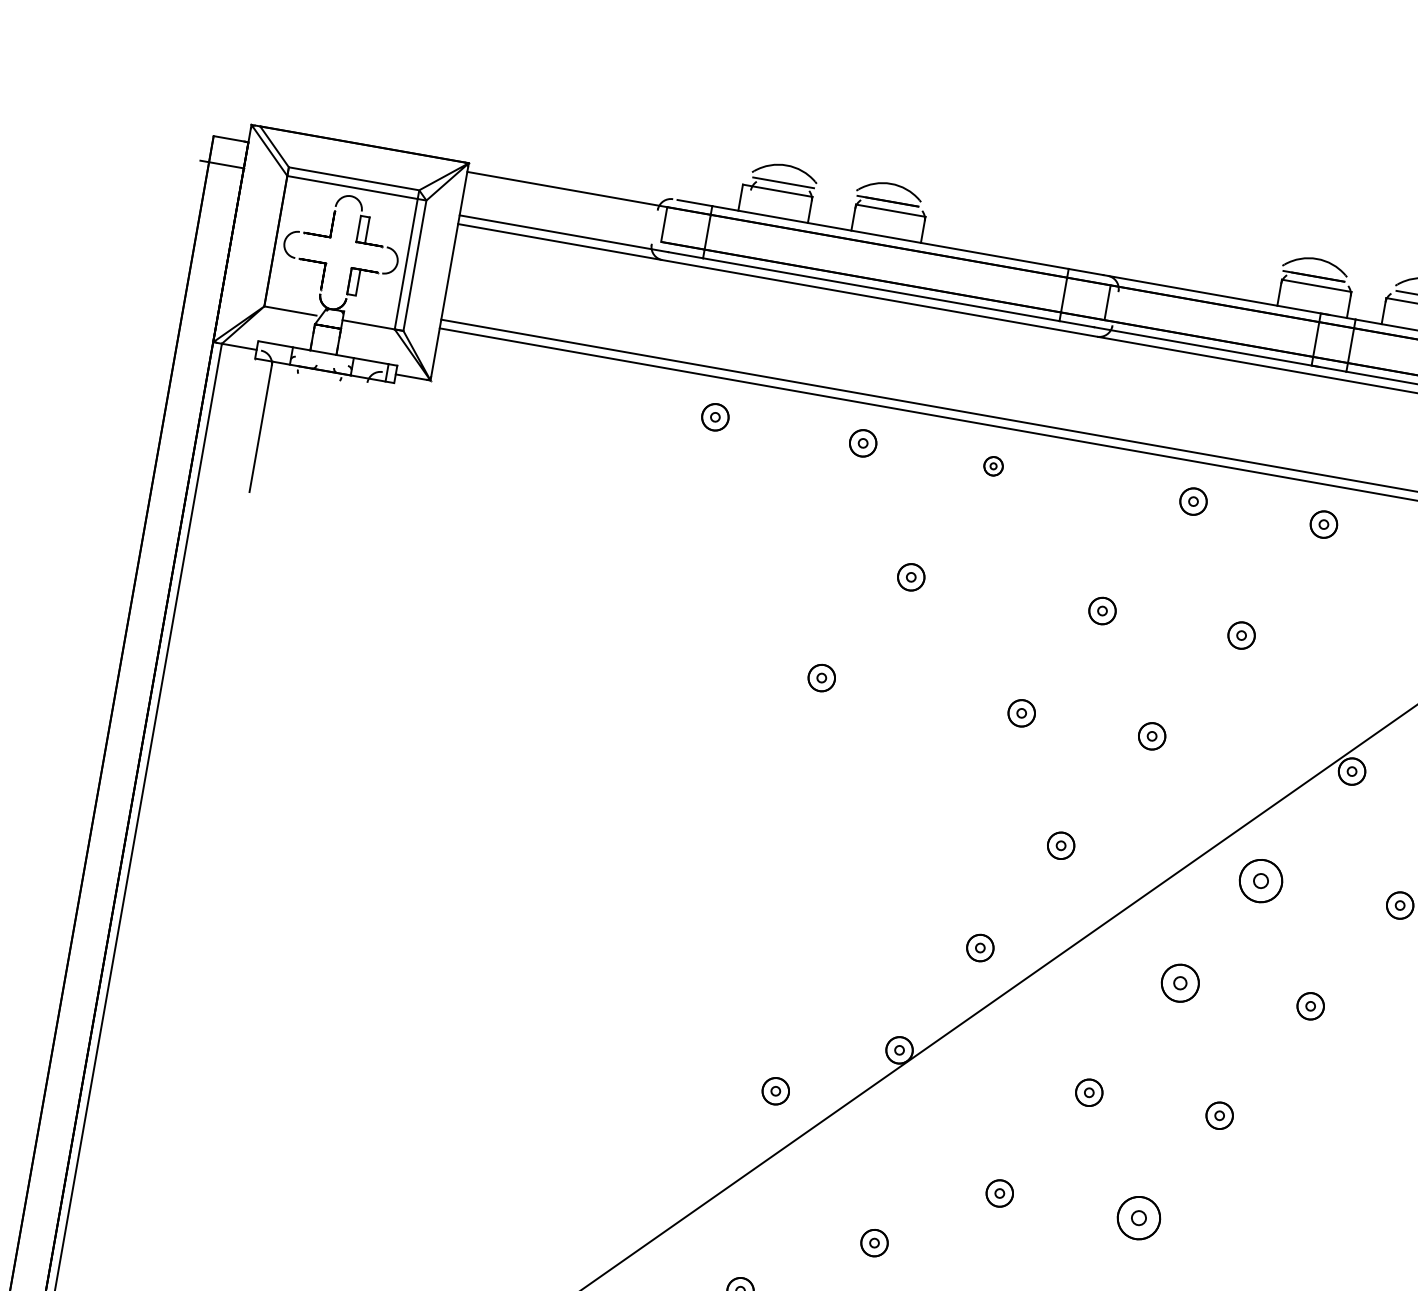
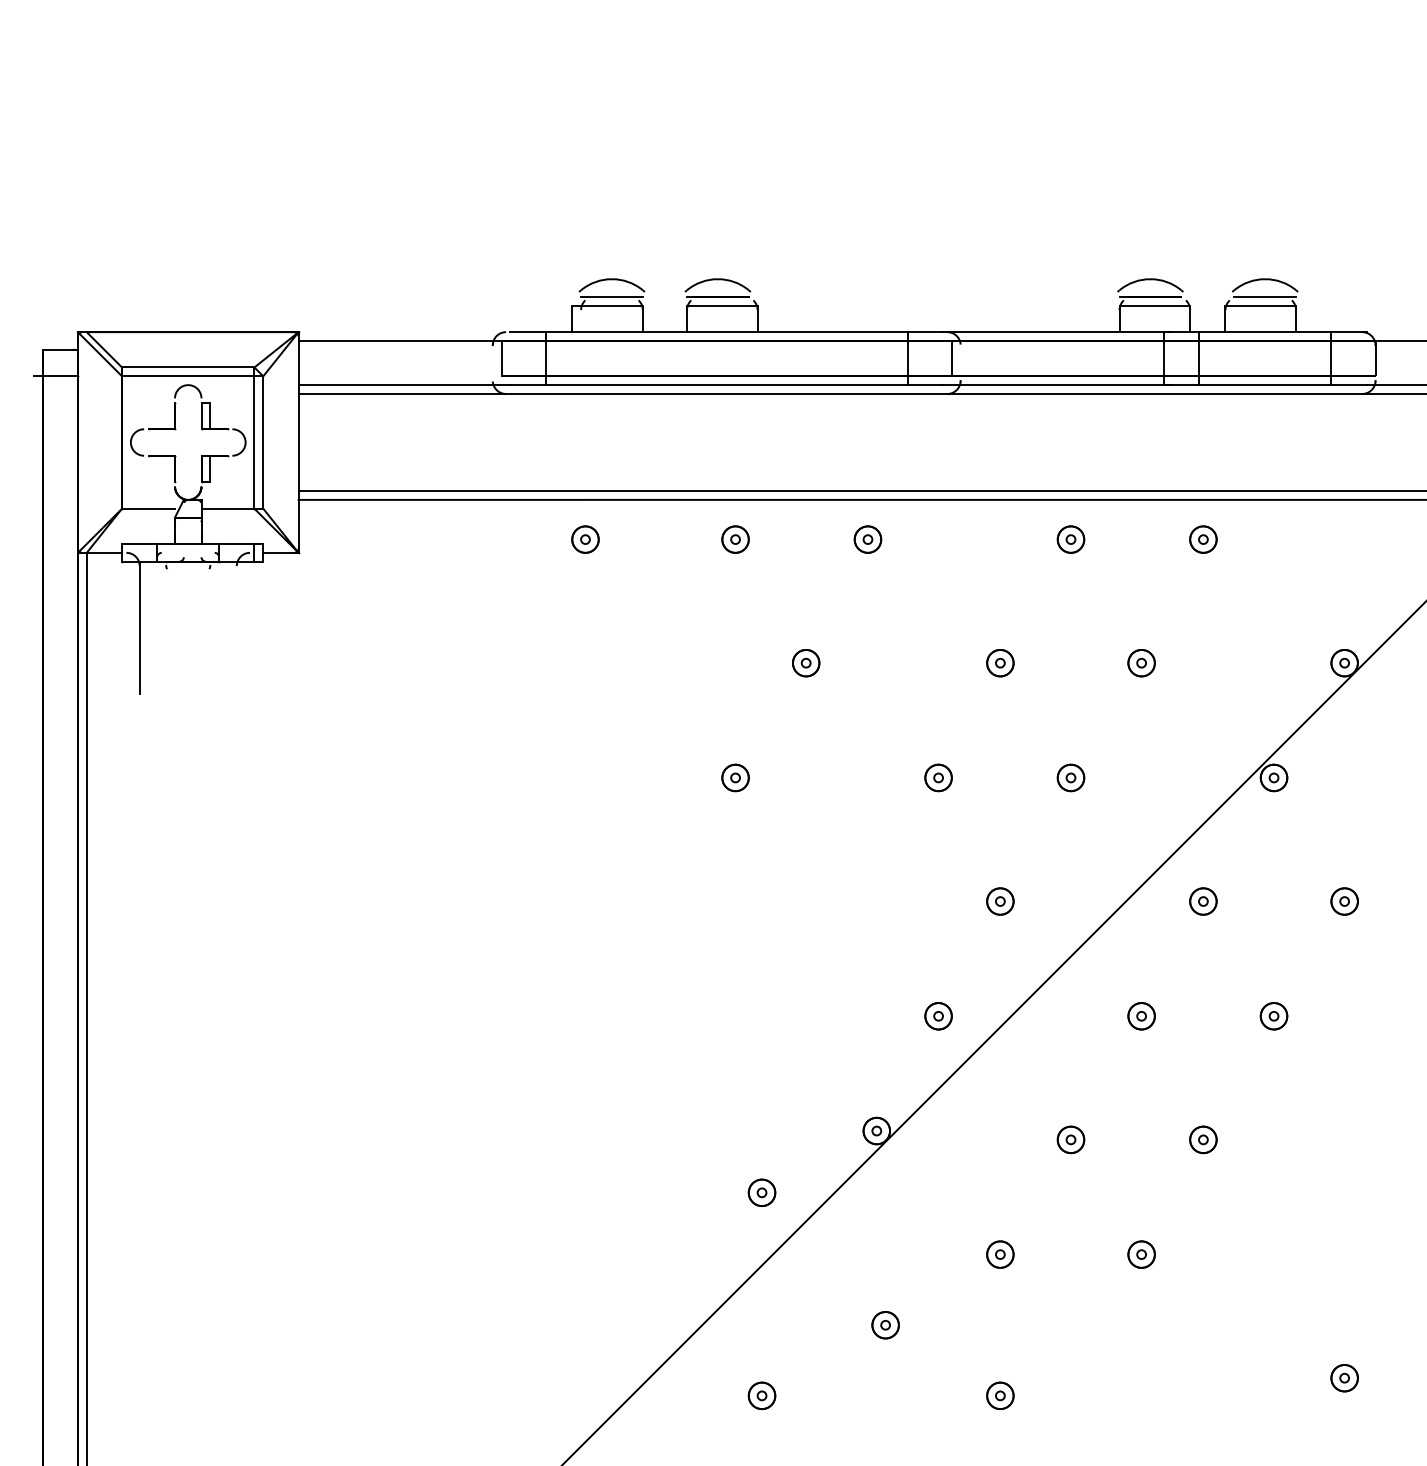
part: (993, 466) -> (867, 539), size x1.43
part: (1261, 881) -> (1203, 901), size x0.62
part: (1180, 983) -> (1141, 1016), size x0.71
part: (1138, 1217) -> (1141, 1254), size x0.62

